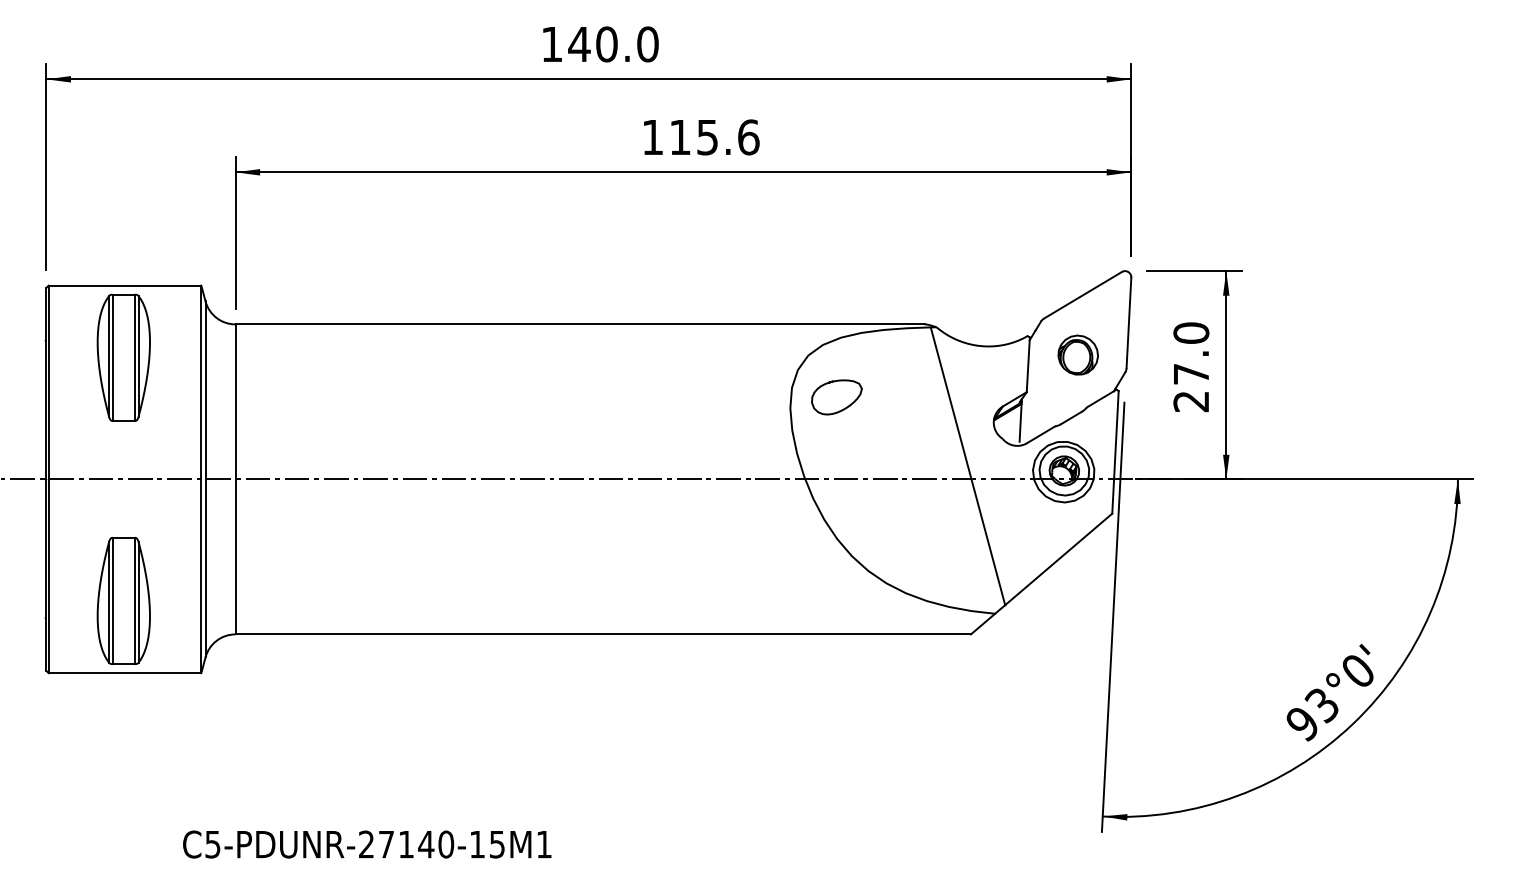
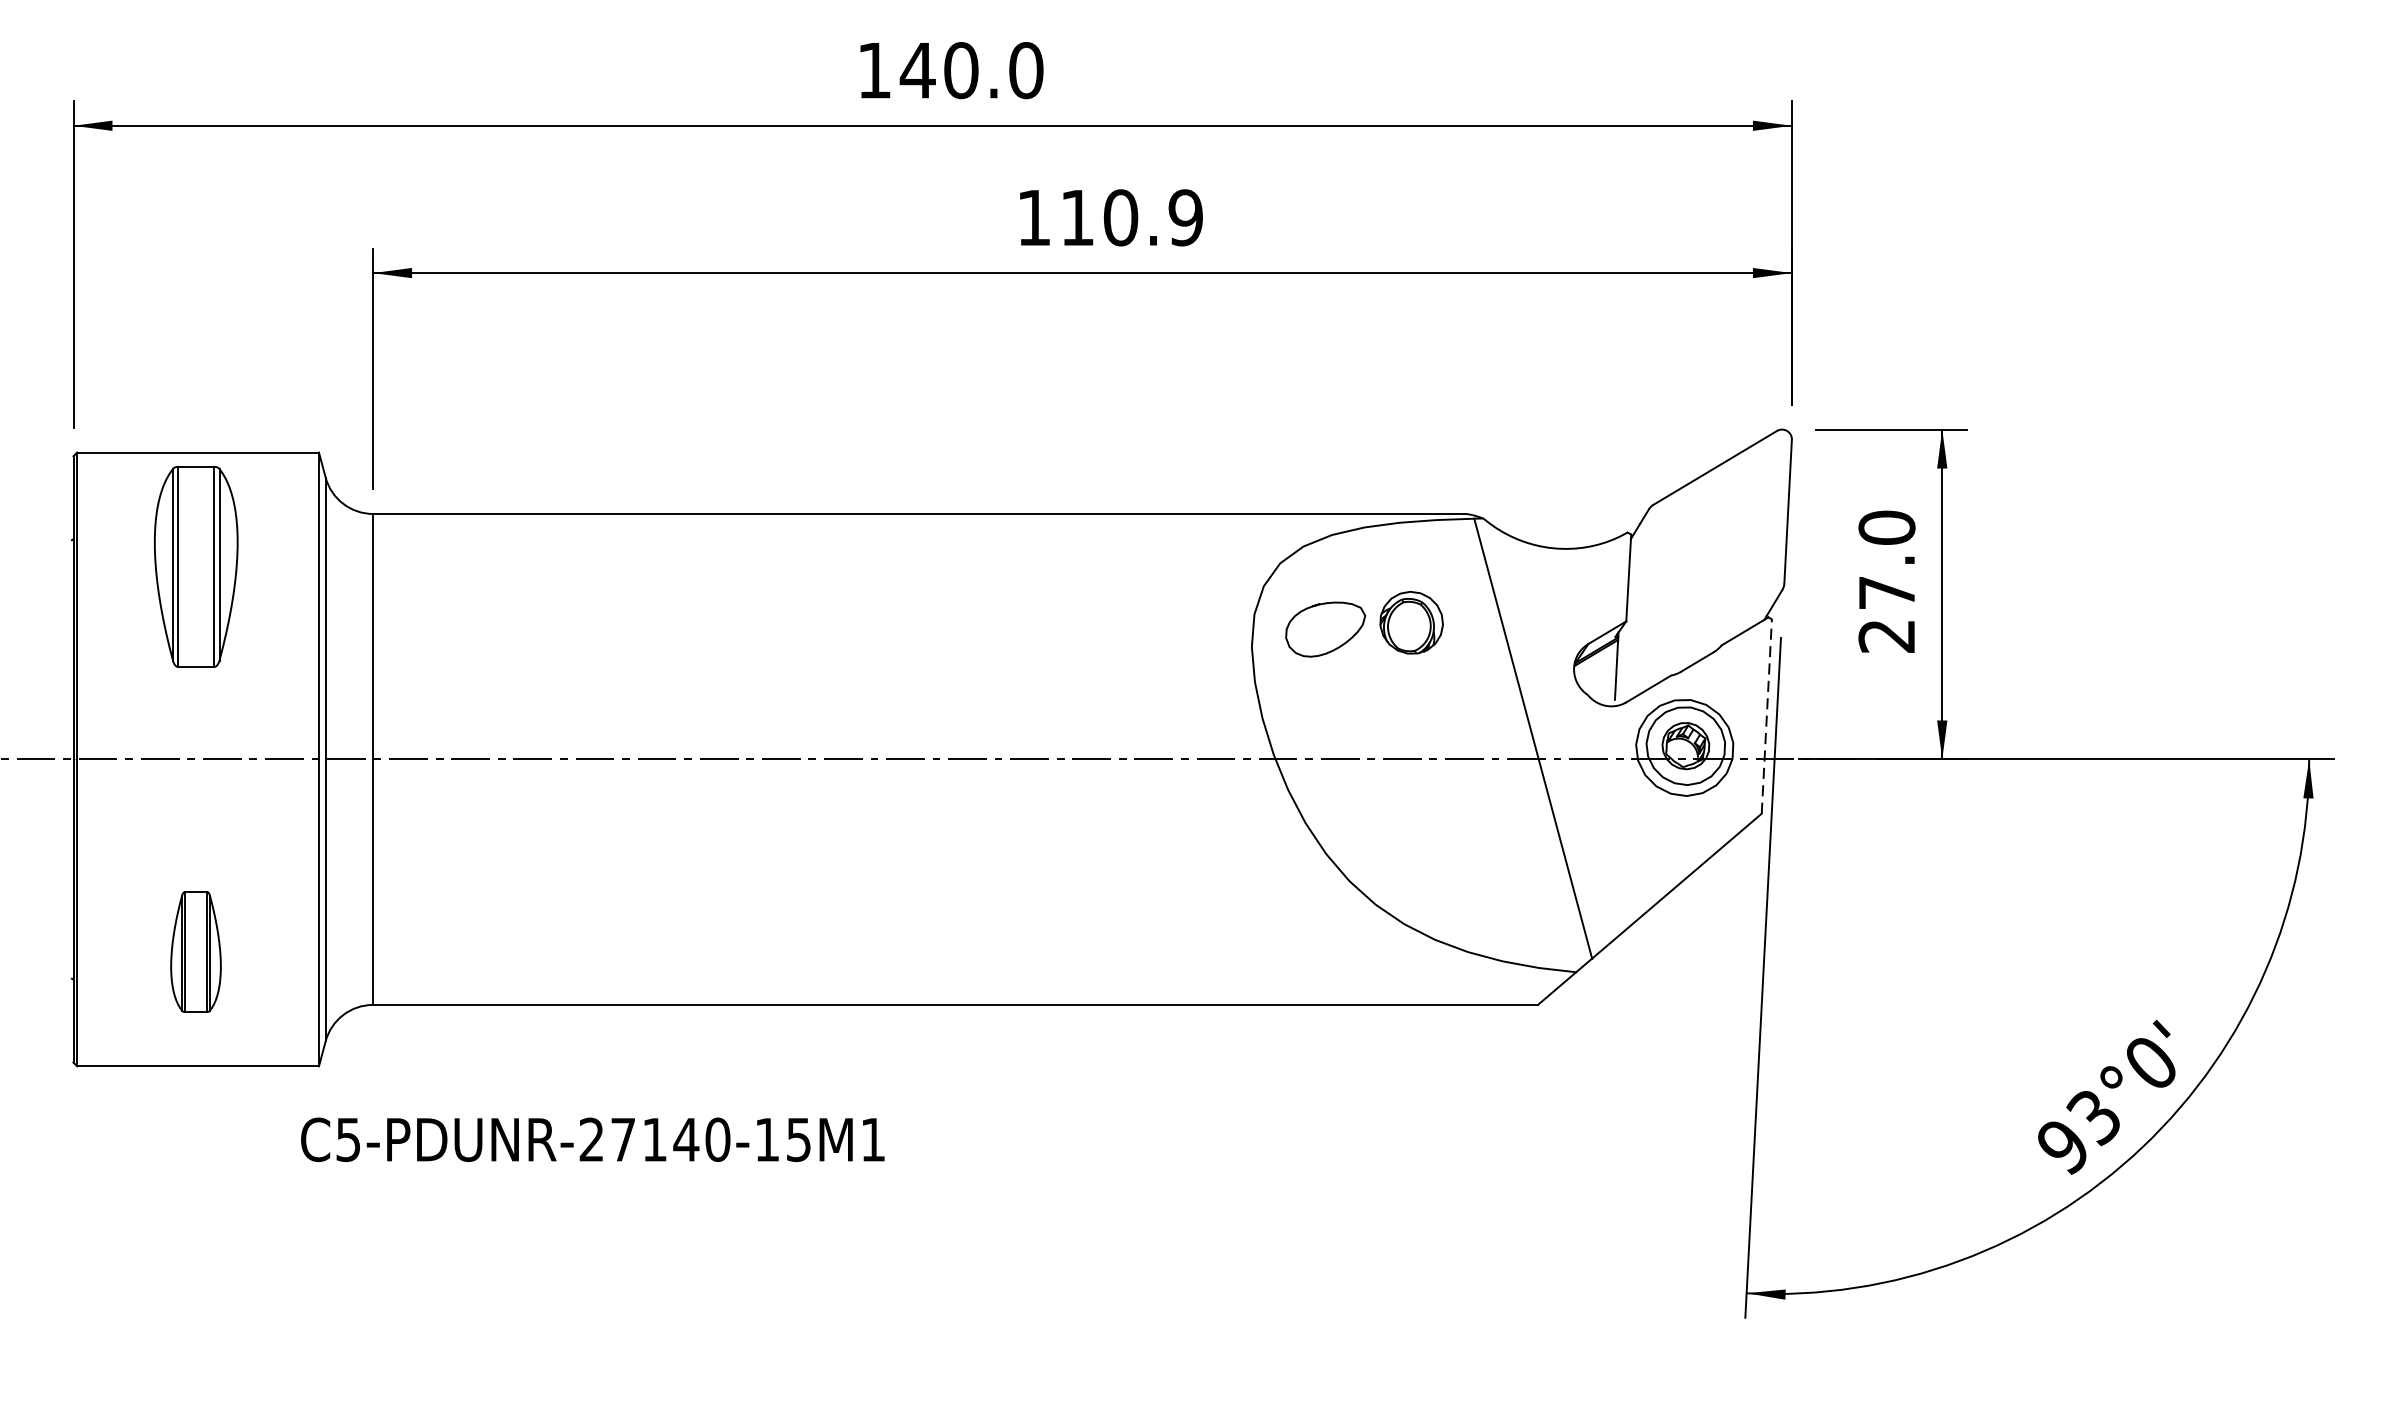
text: (728, 137) -> (1153, 217), 115.6 -> 110.9
part: (1077, 354) -> (1410, 621), moved
line: (1115, 451) -> (1766, 715), solid -> dashed
part: (123, 600) -> (195, 951), size x0.6
text: (367, 844) -> (593, 1139), moved

